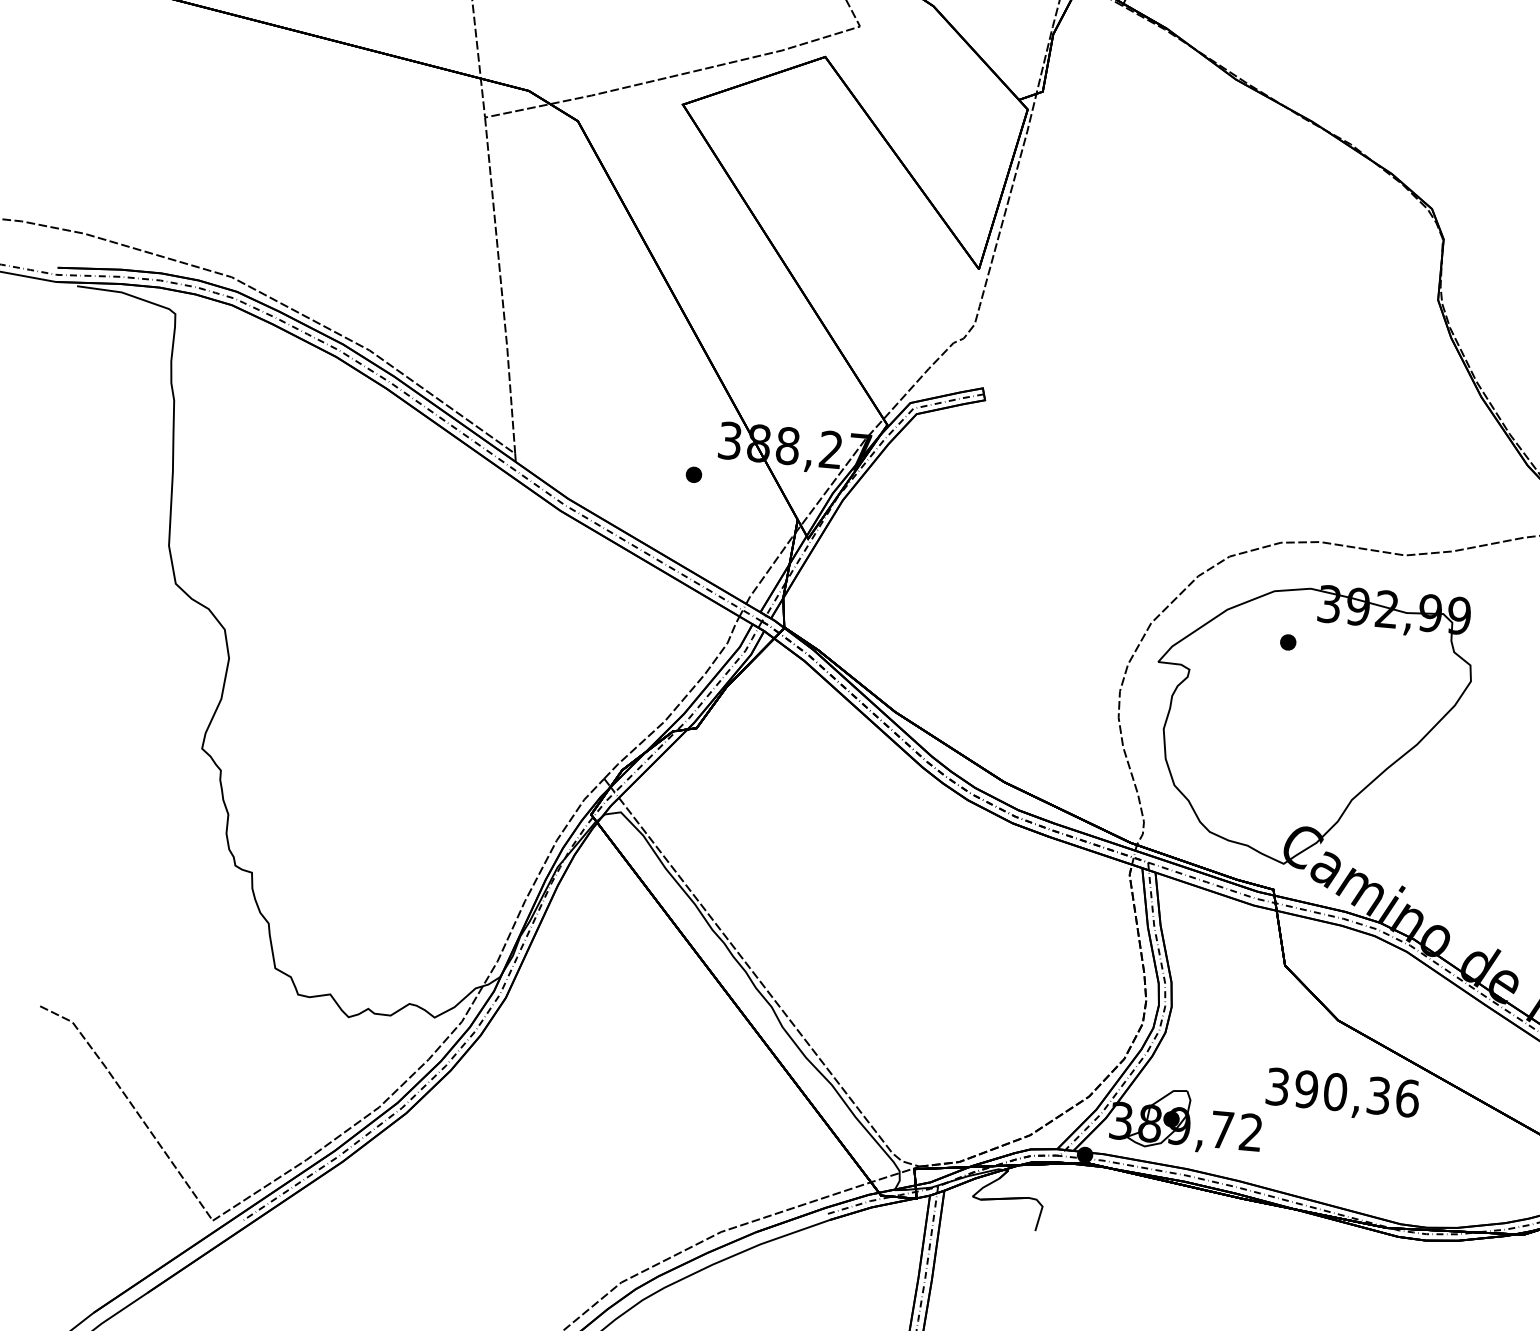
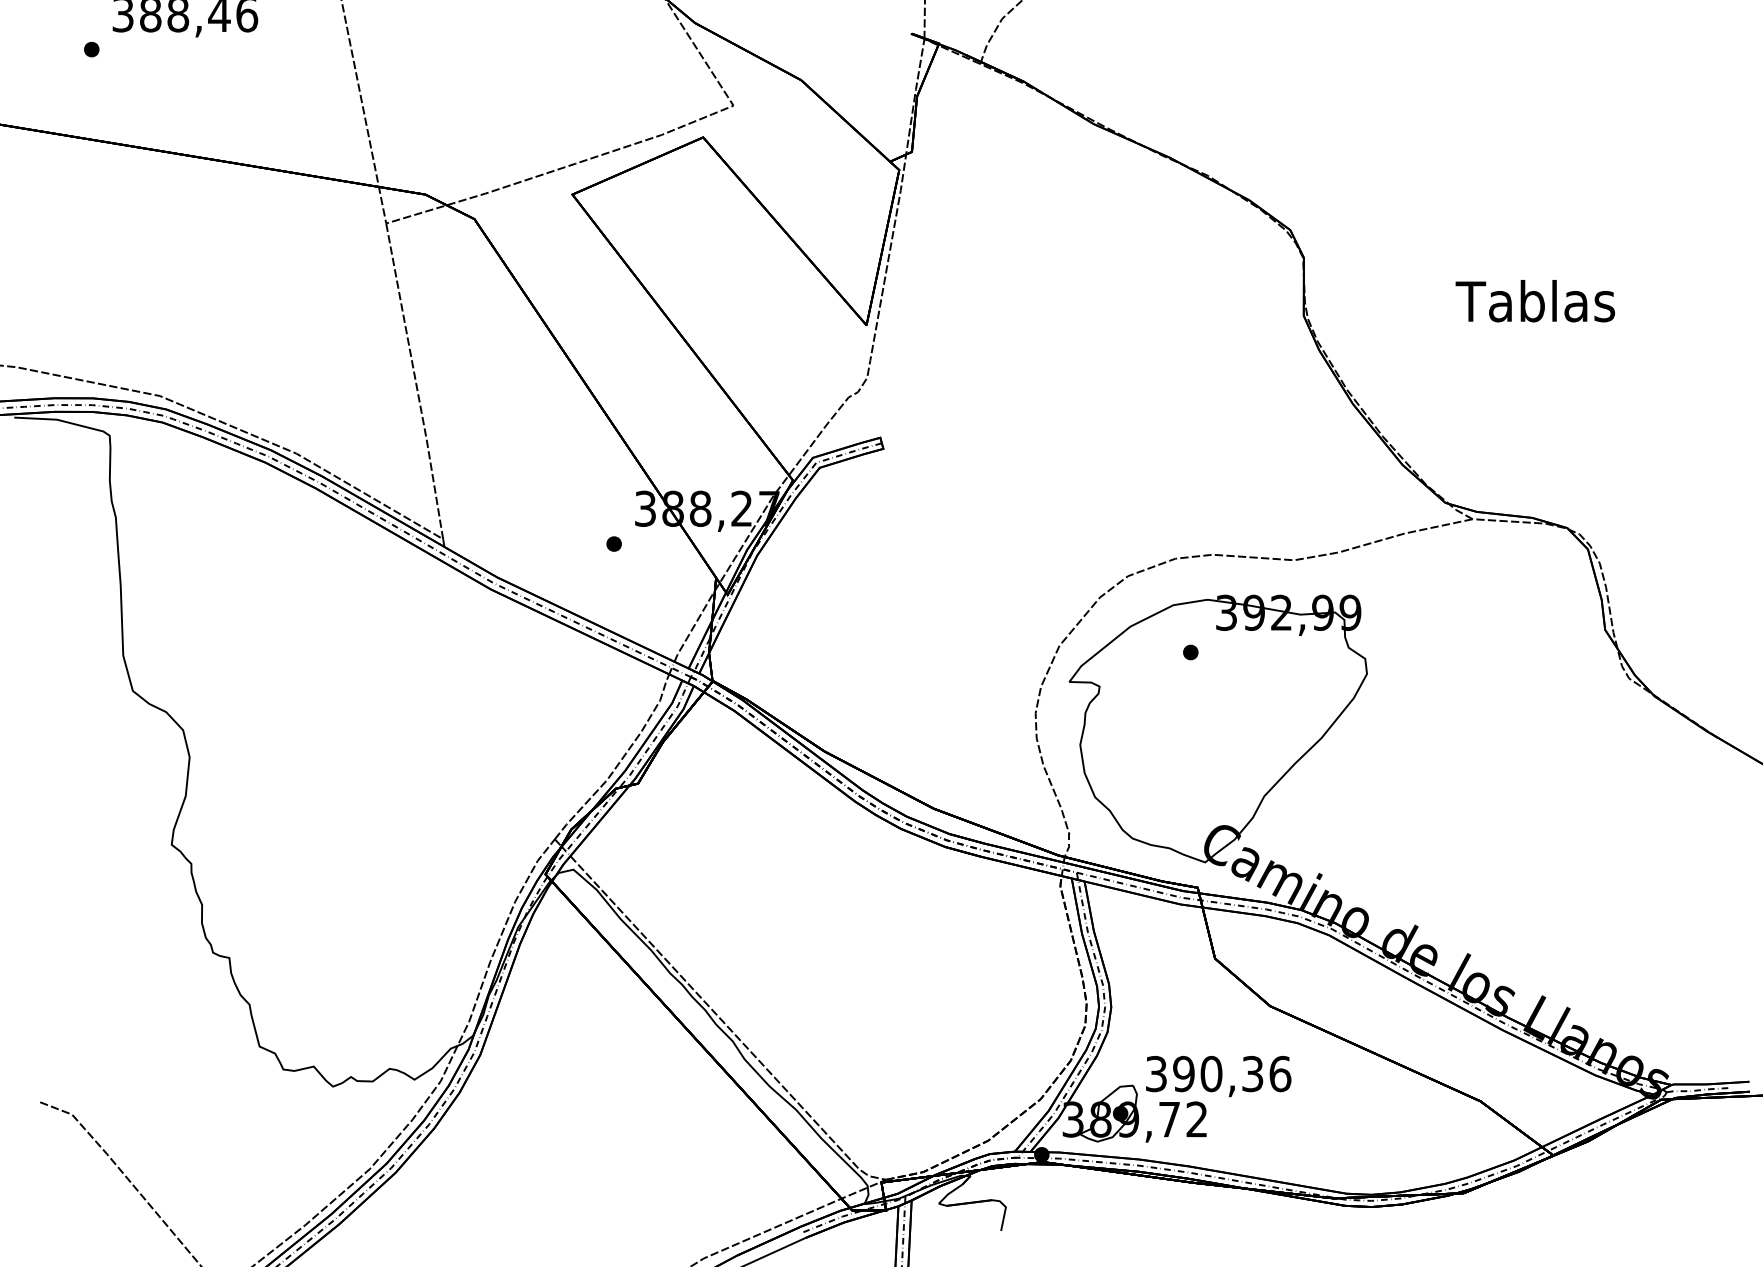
text: (1342, 1095) -> (1218, 1076), moved

